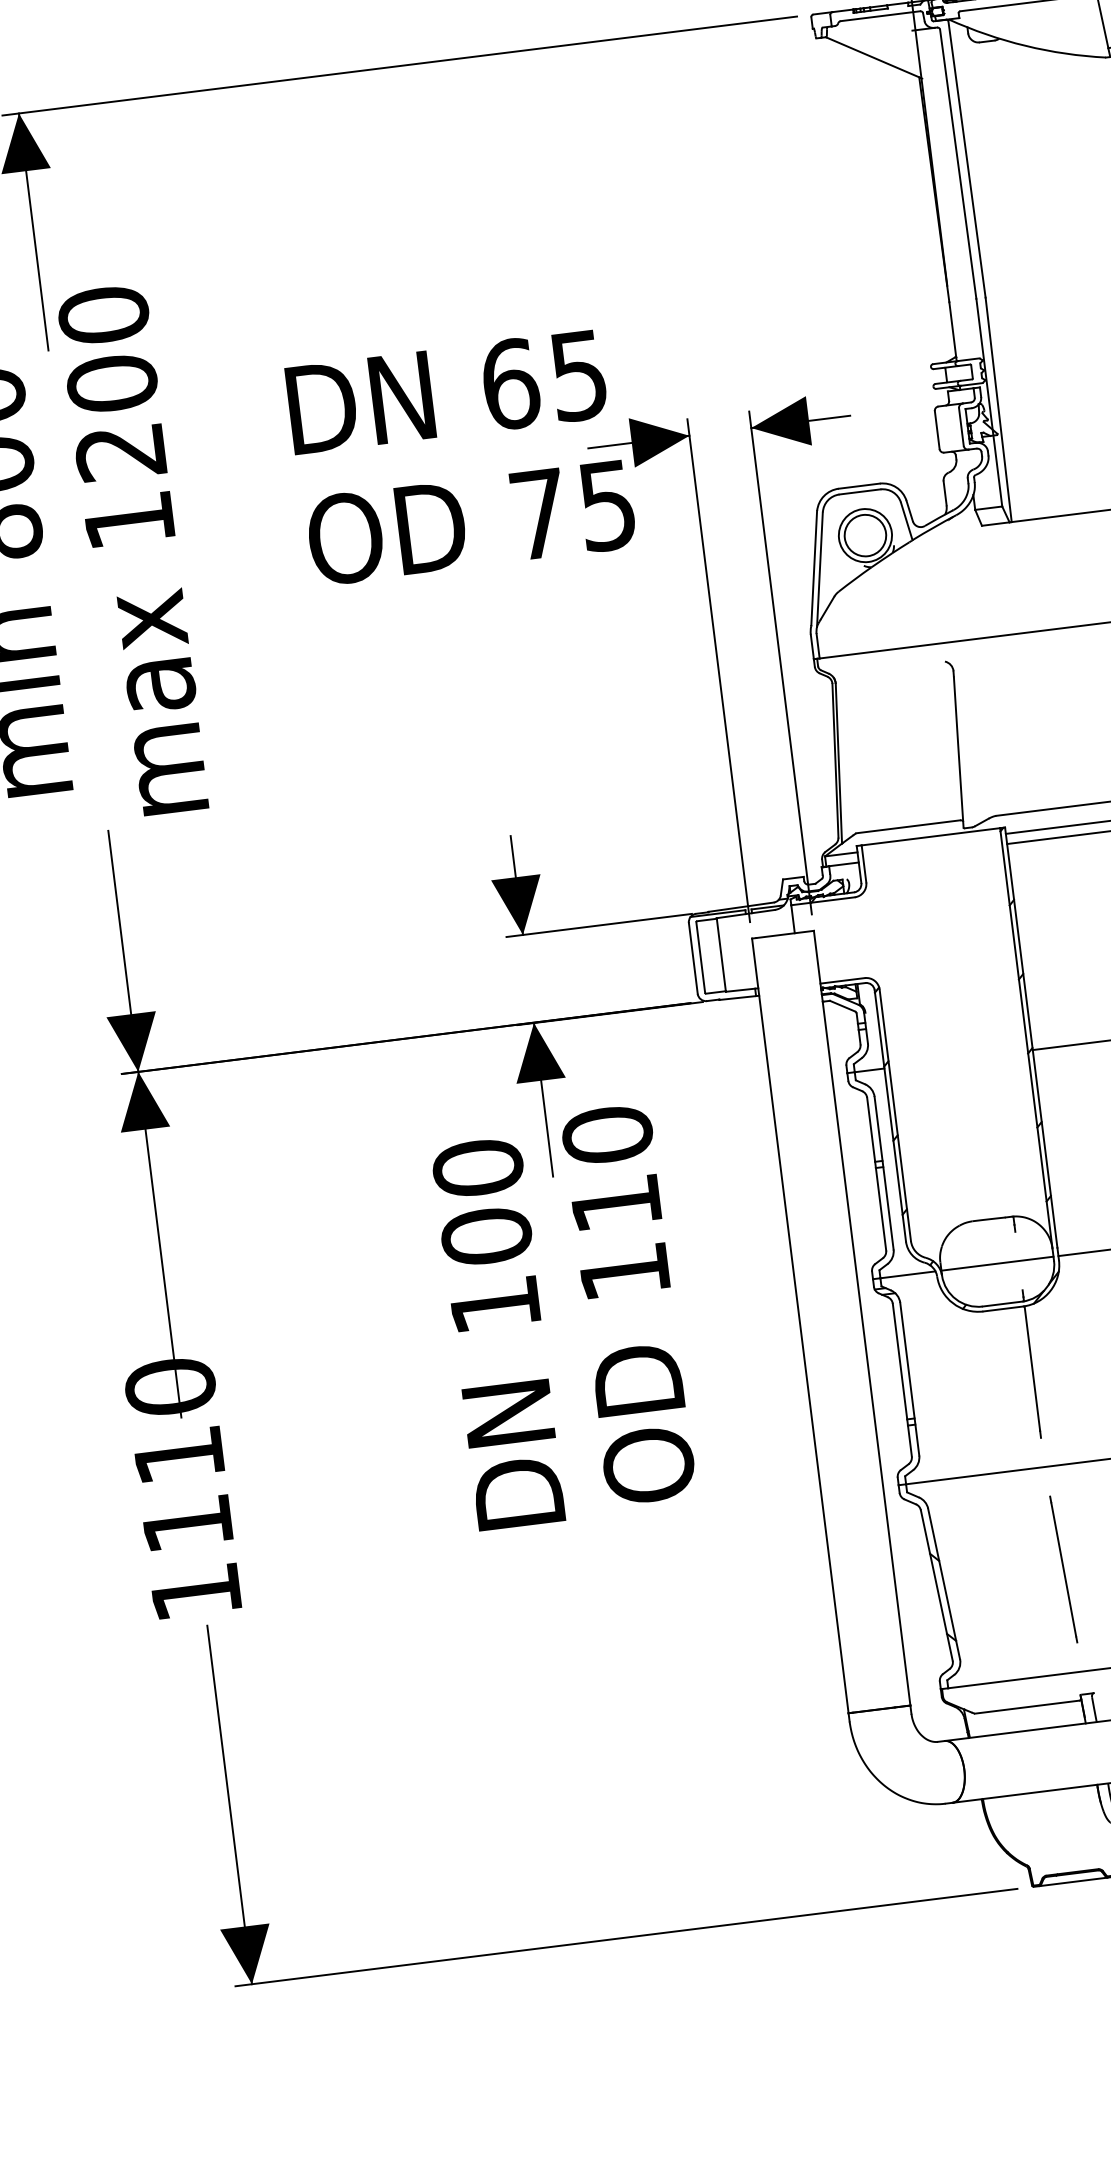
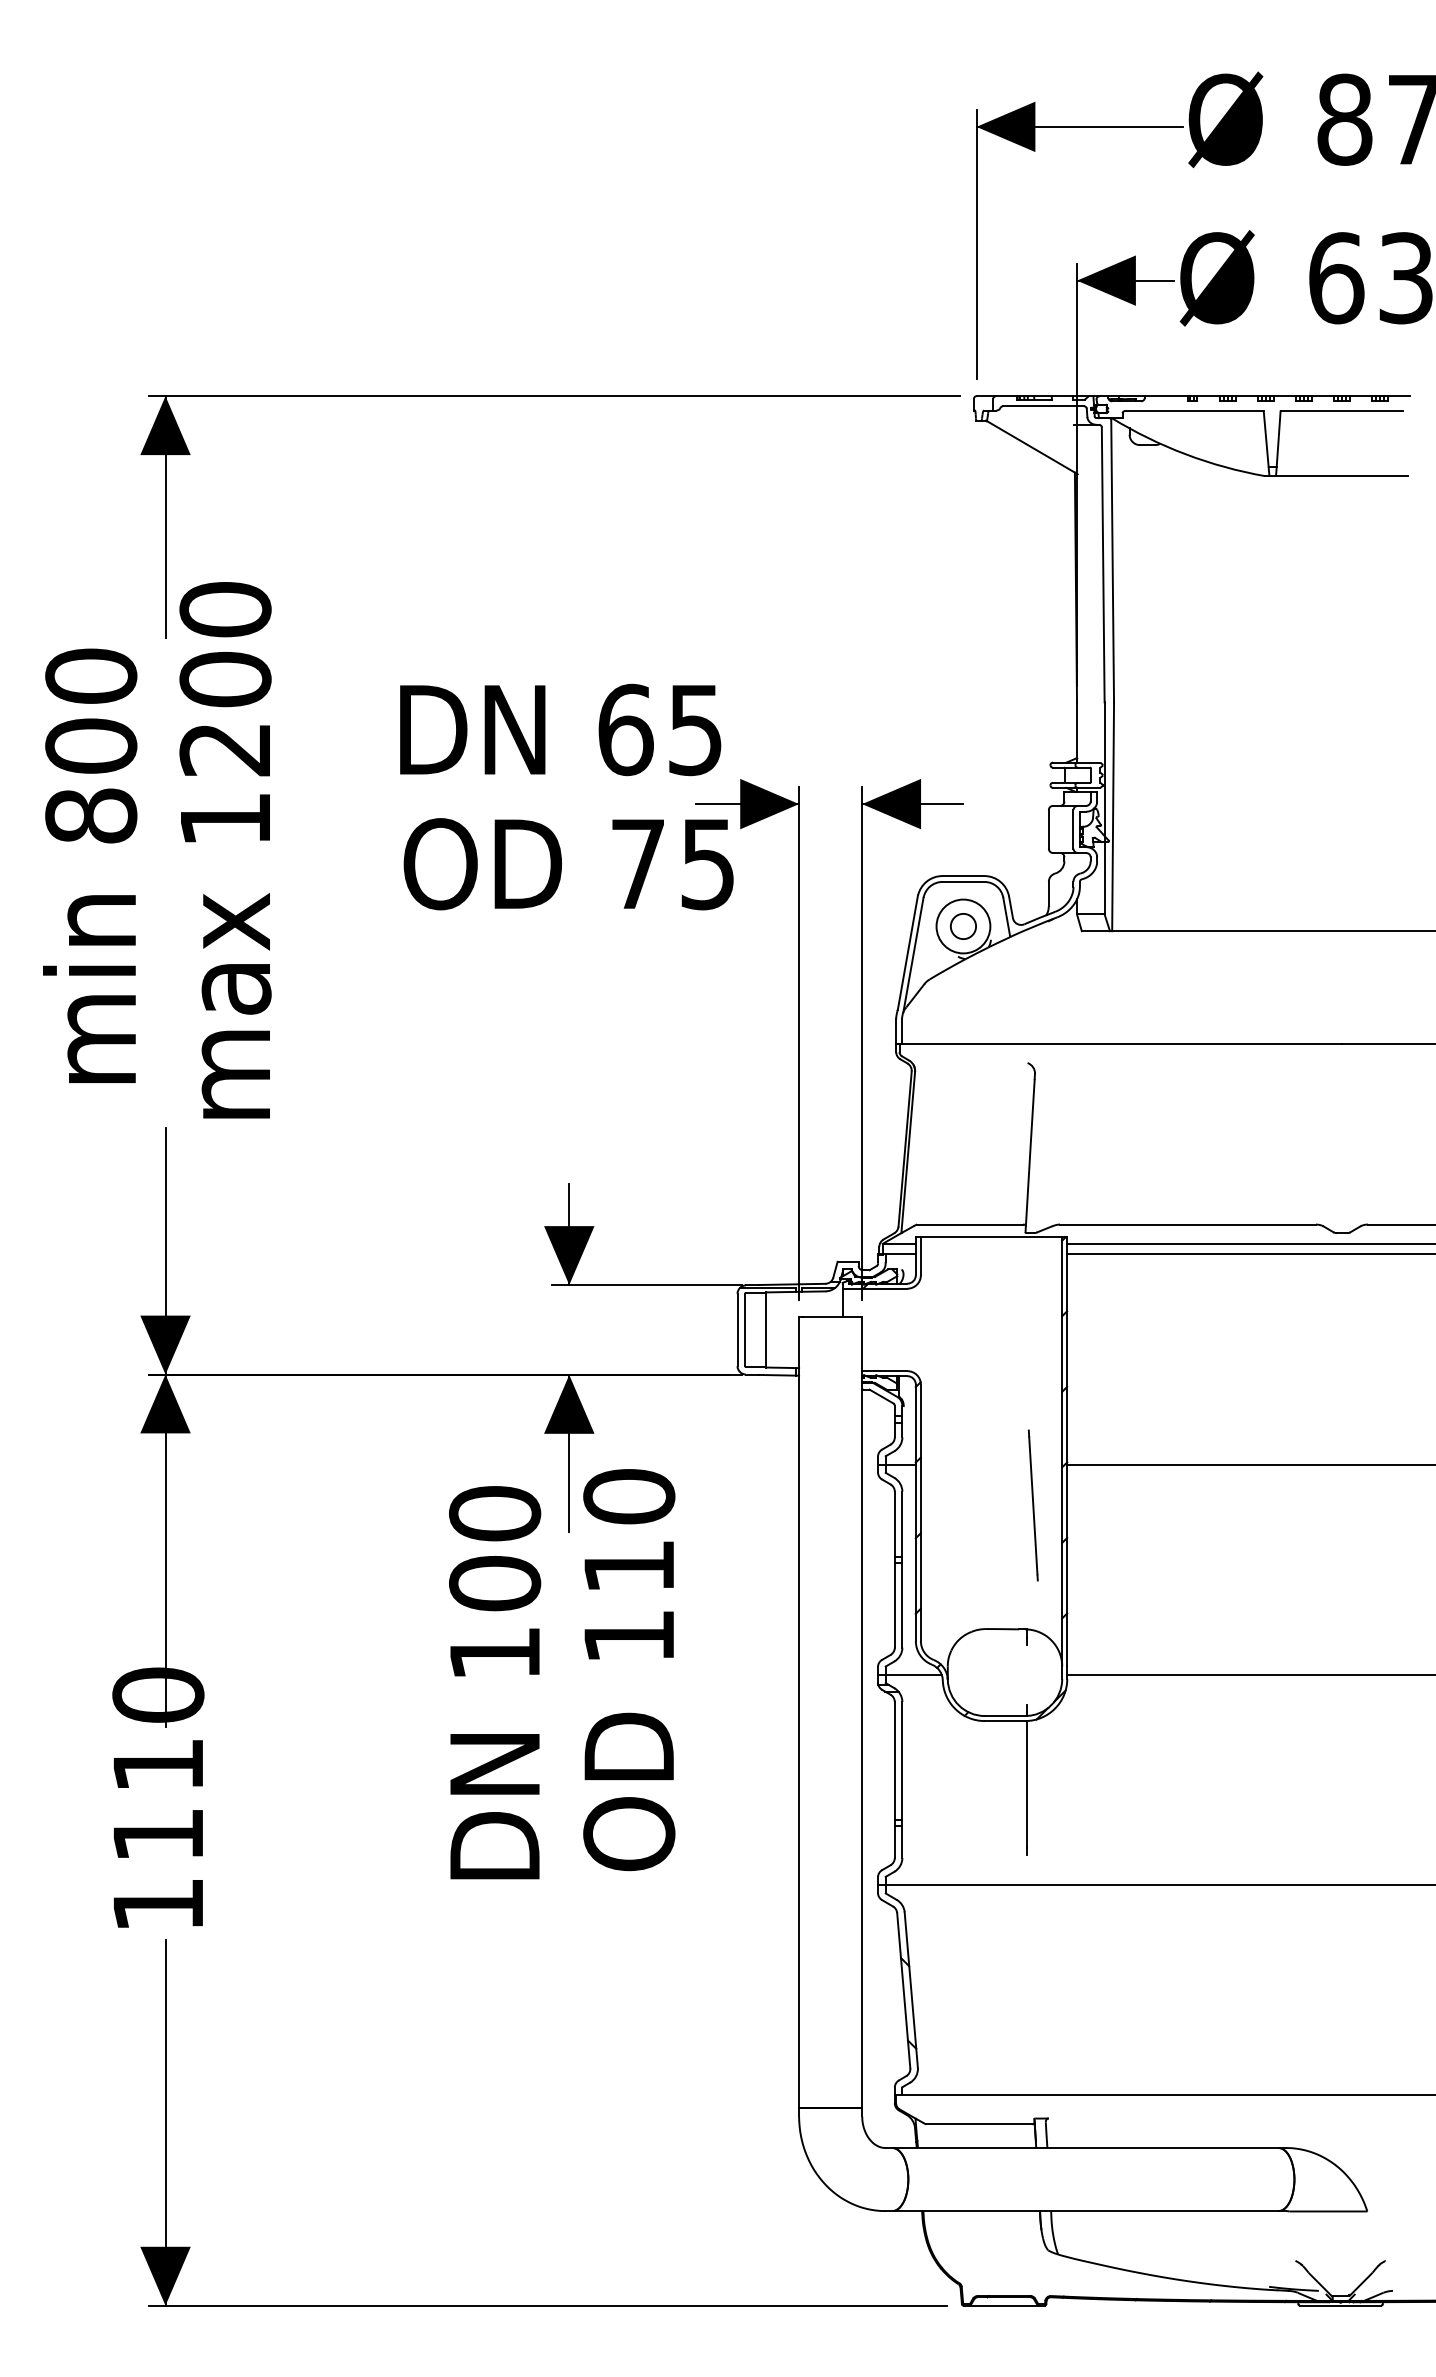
circle: (865, 535) -> (963, 926), size x0.6
line: (996, 1263) -> (1004, 1674), removed
line: (1062, 1569) -> (1032, 1505), moved

